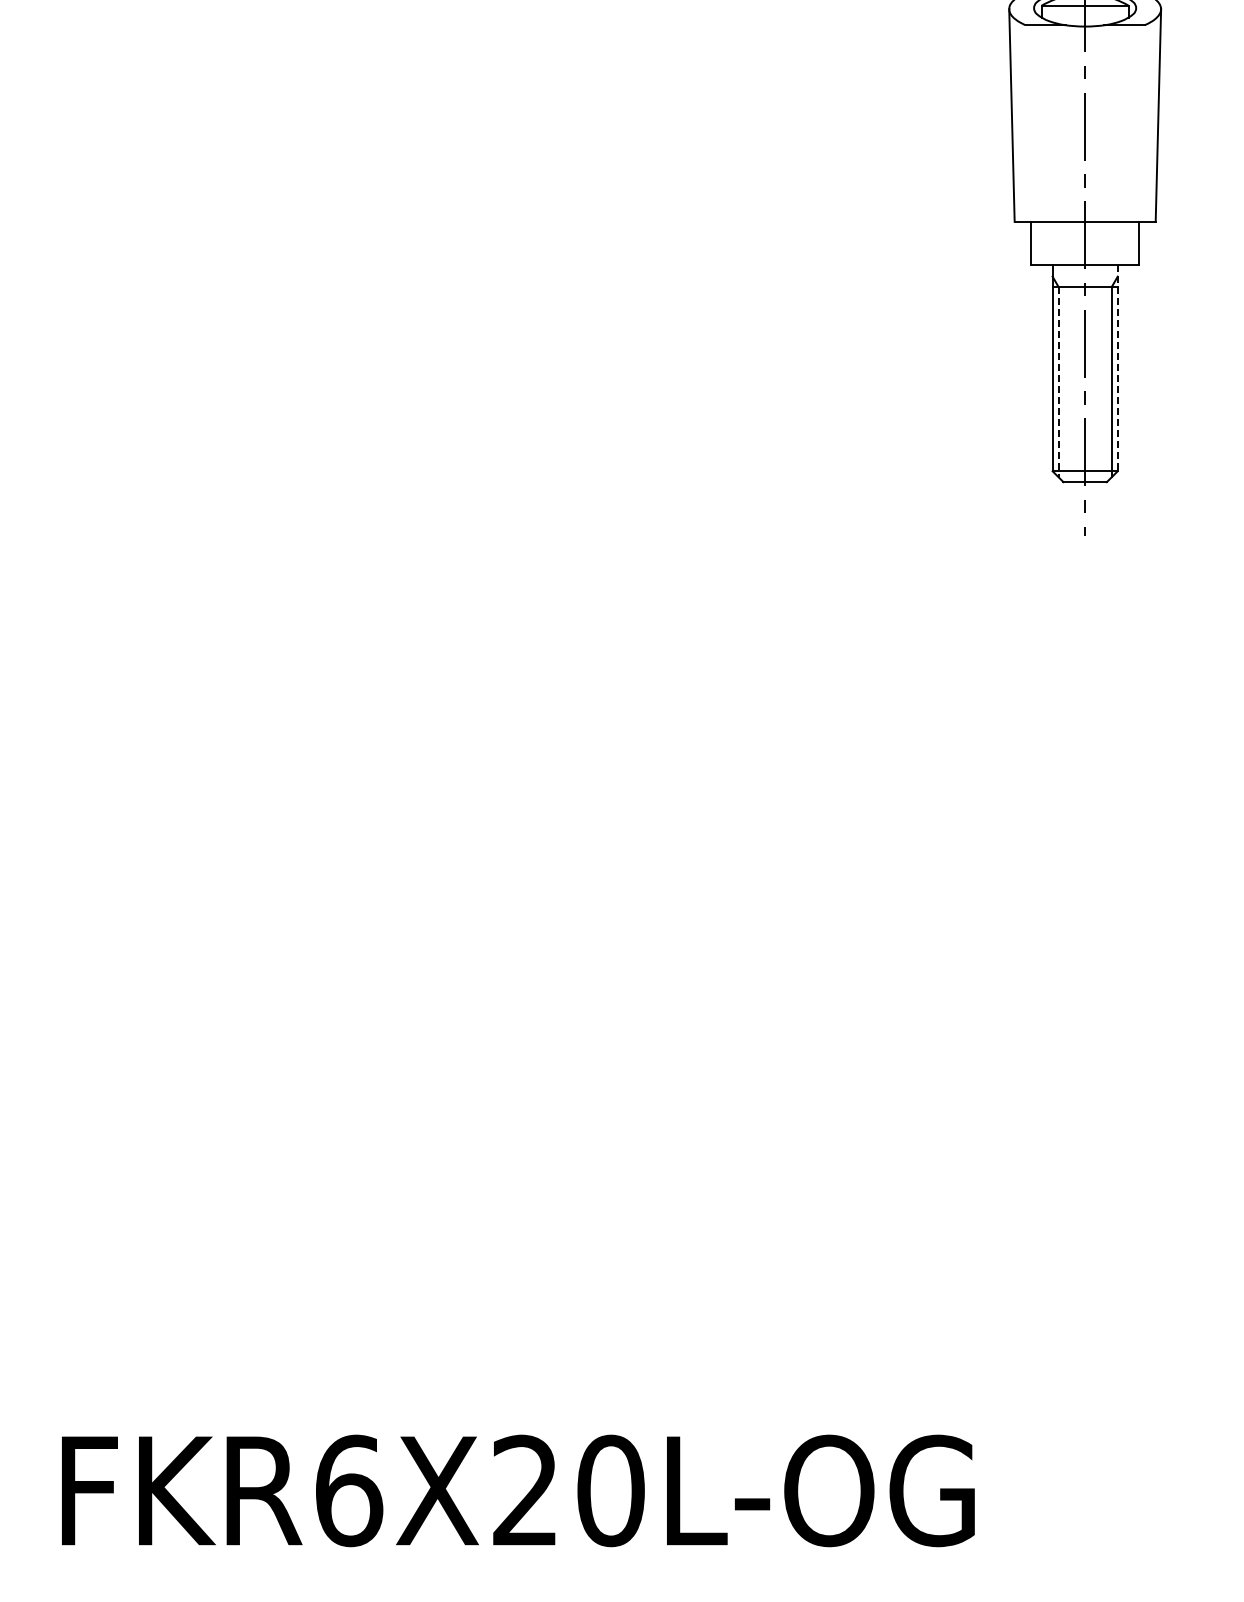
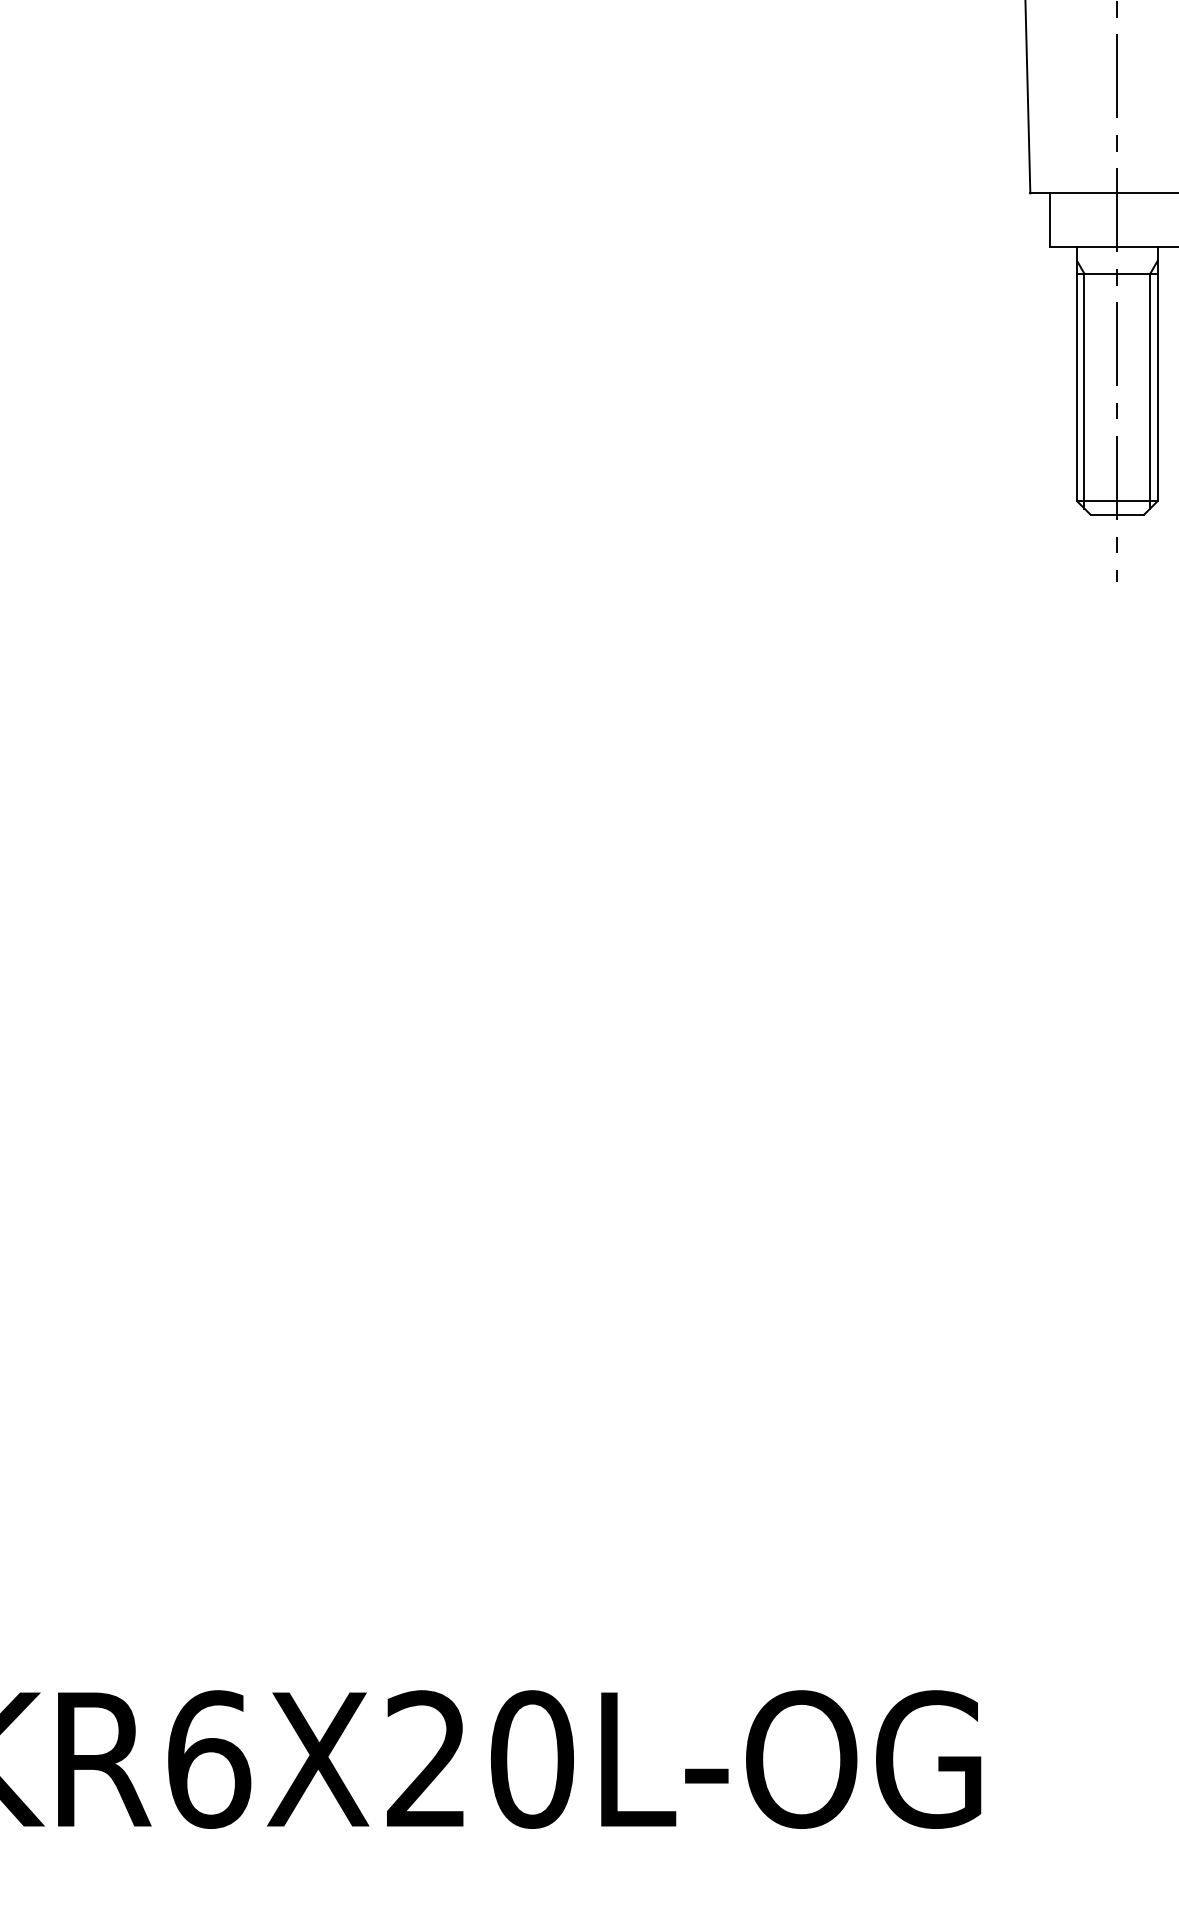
line: (1117, 368) -> (1157, 374), dashed -> solid
line: (1058, 382) -> (1084, 391), dashed -> solid

